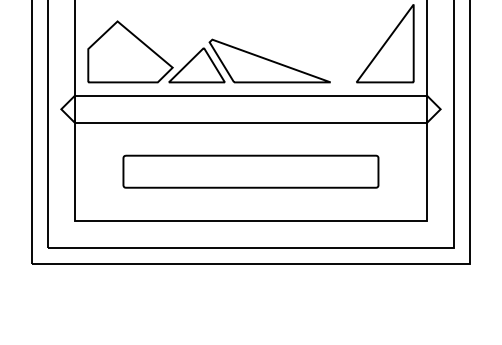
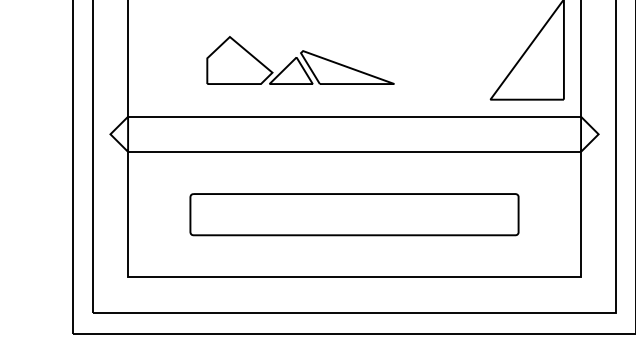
part: (208, 51) -> (299, 59), size x0.6

